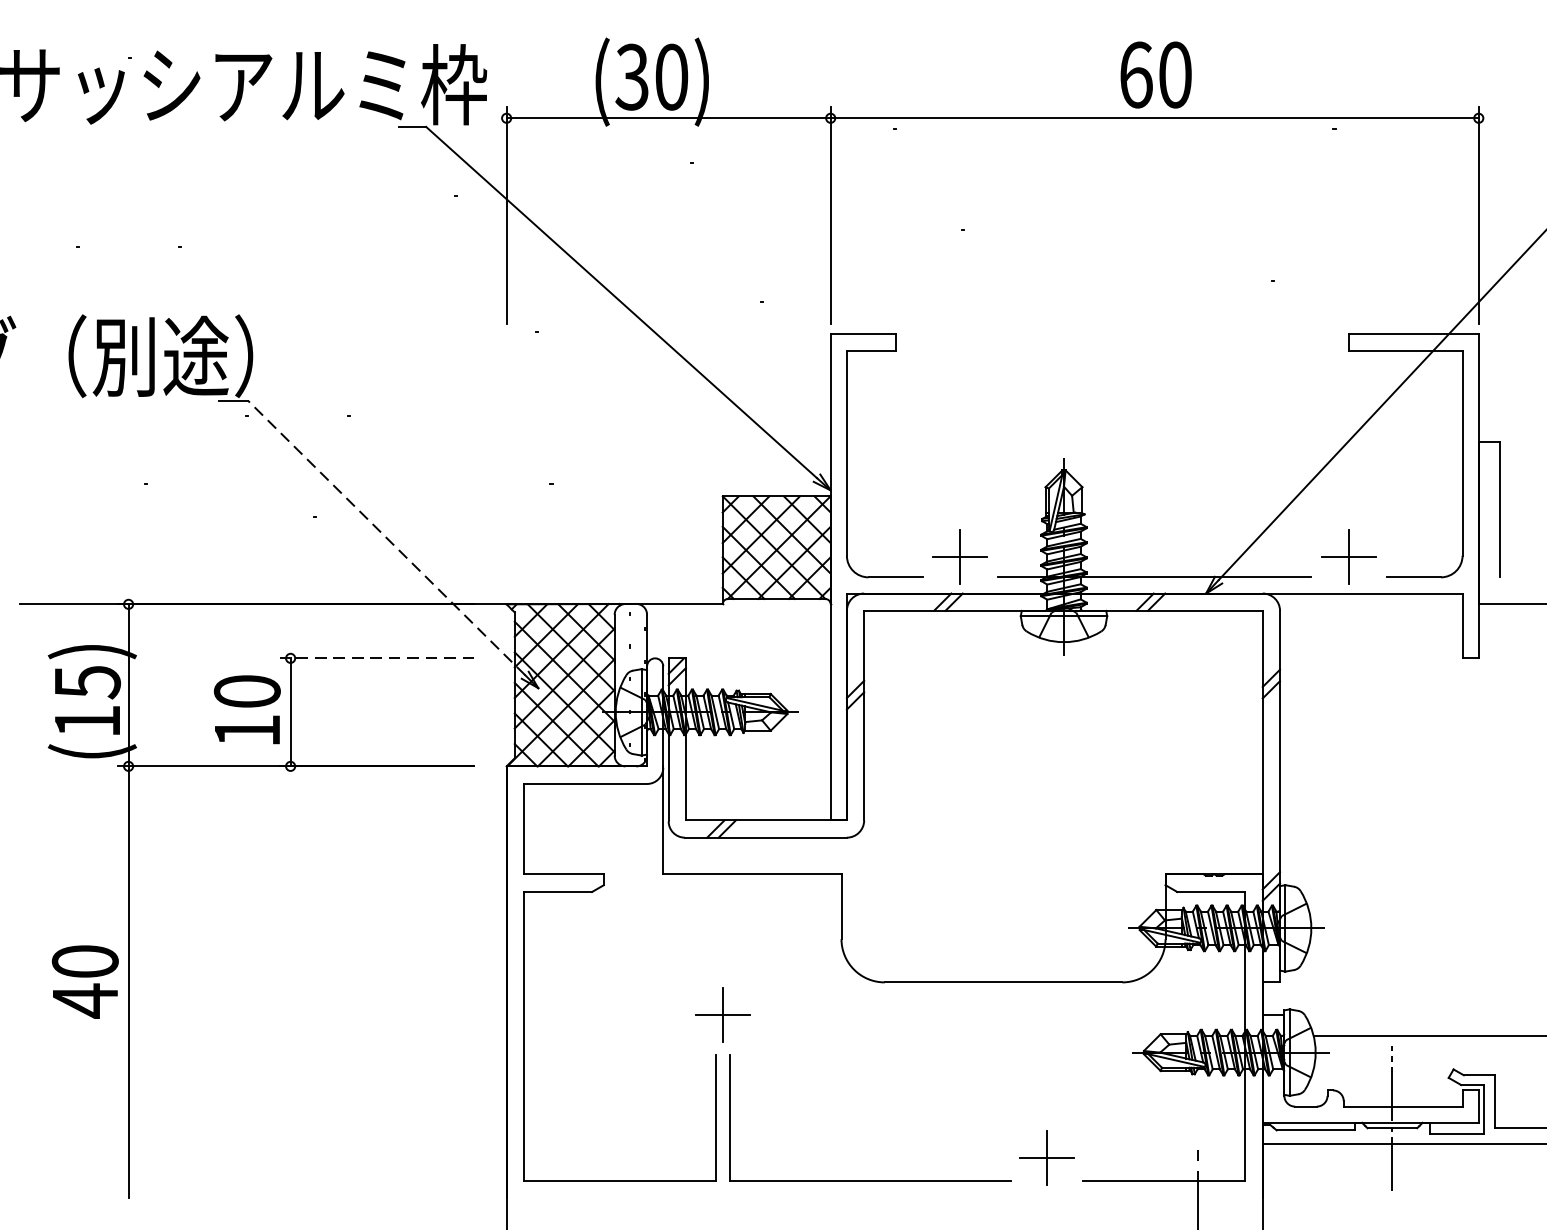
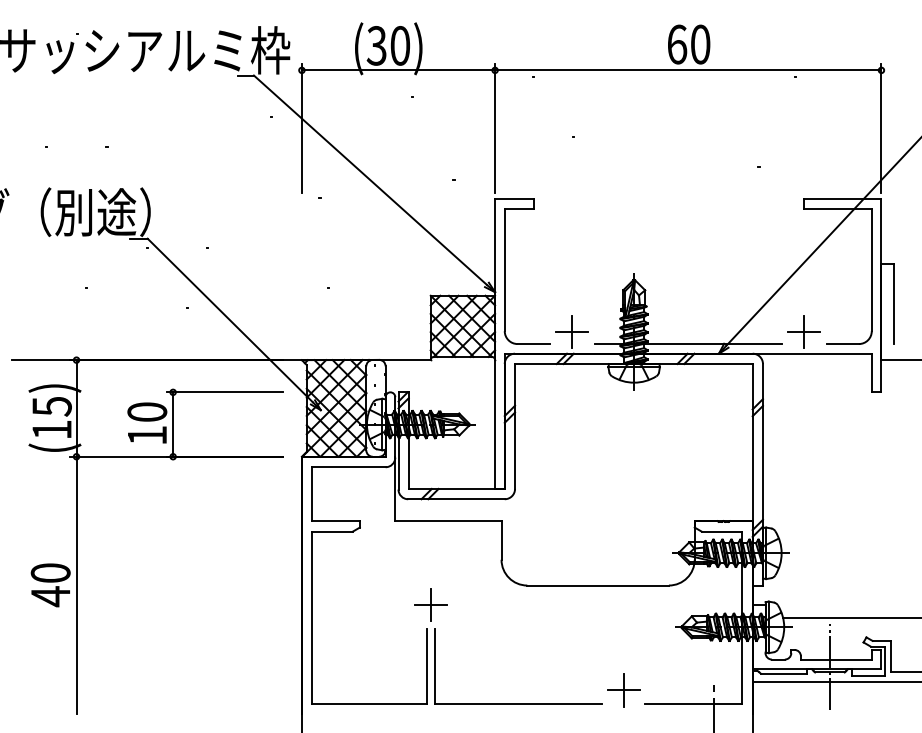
line: (385, 537) -> (229, 320), dashed -> solid
line: (376, 658) -> (224, 392), dashed -> solid

